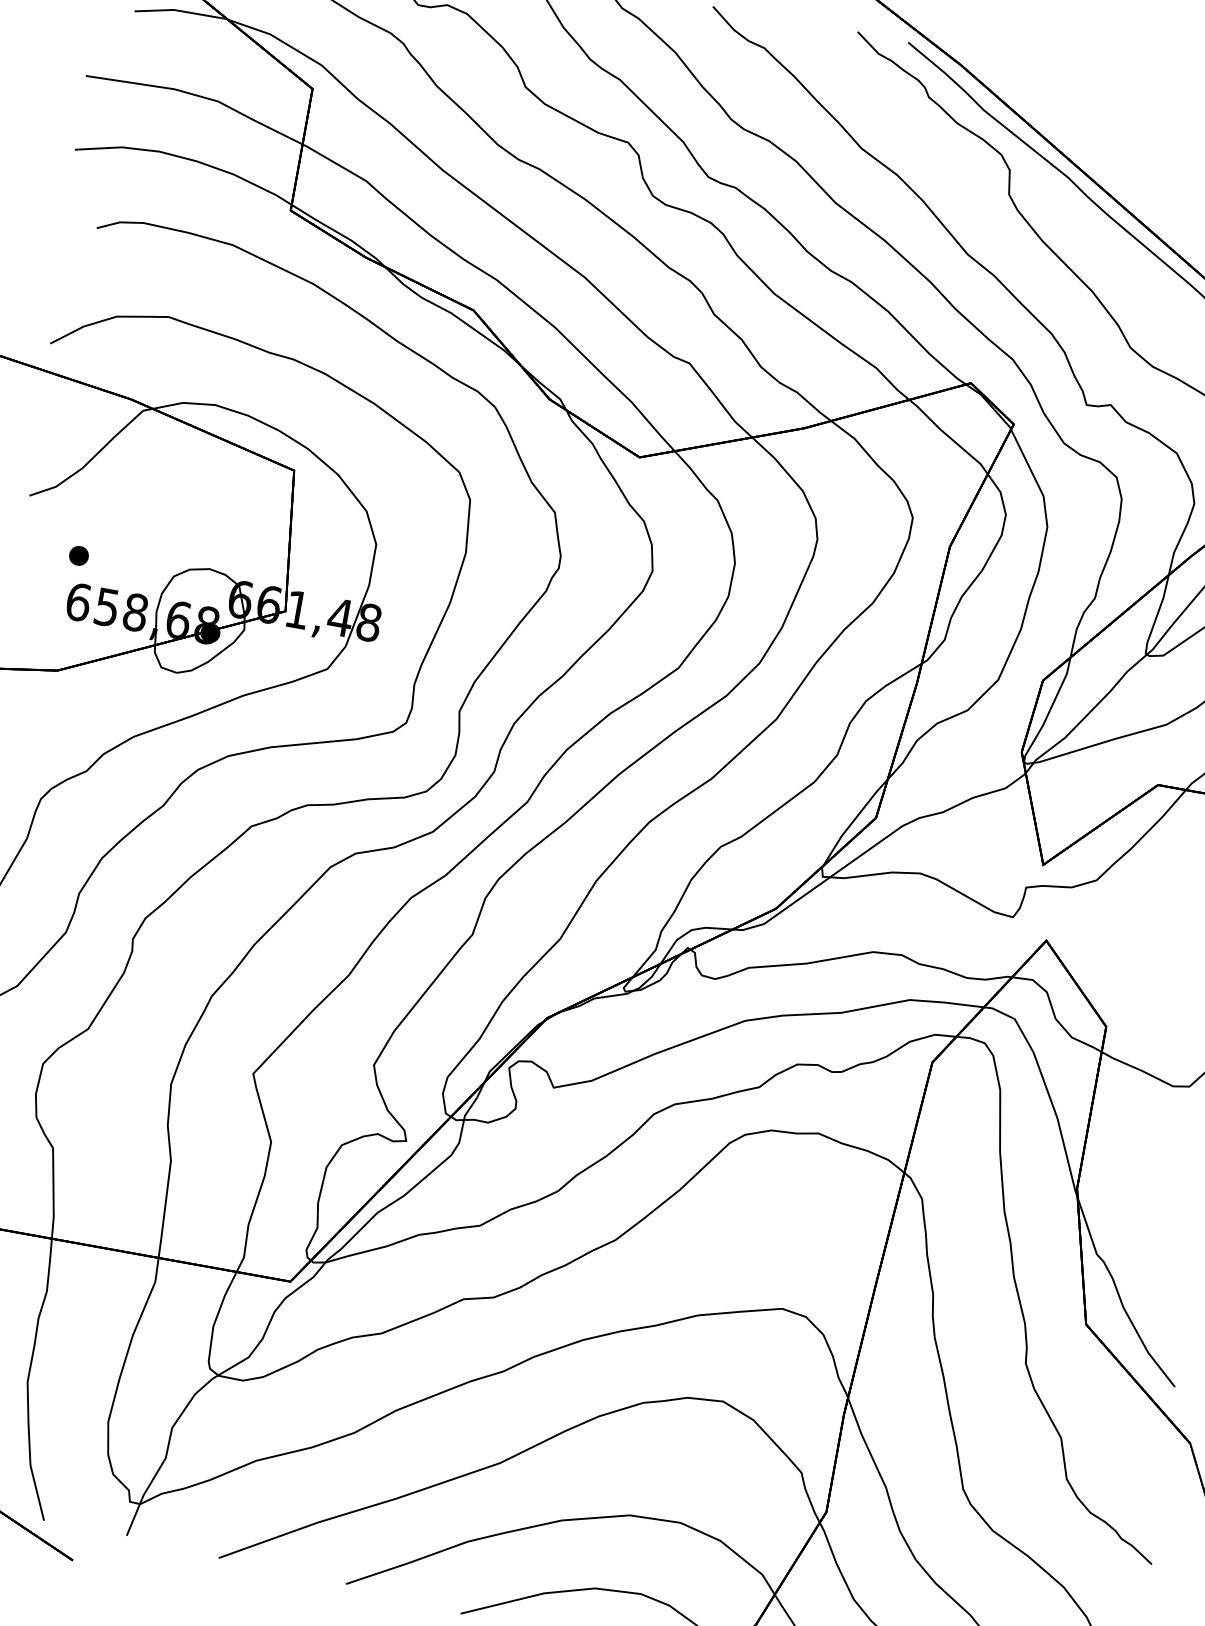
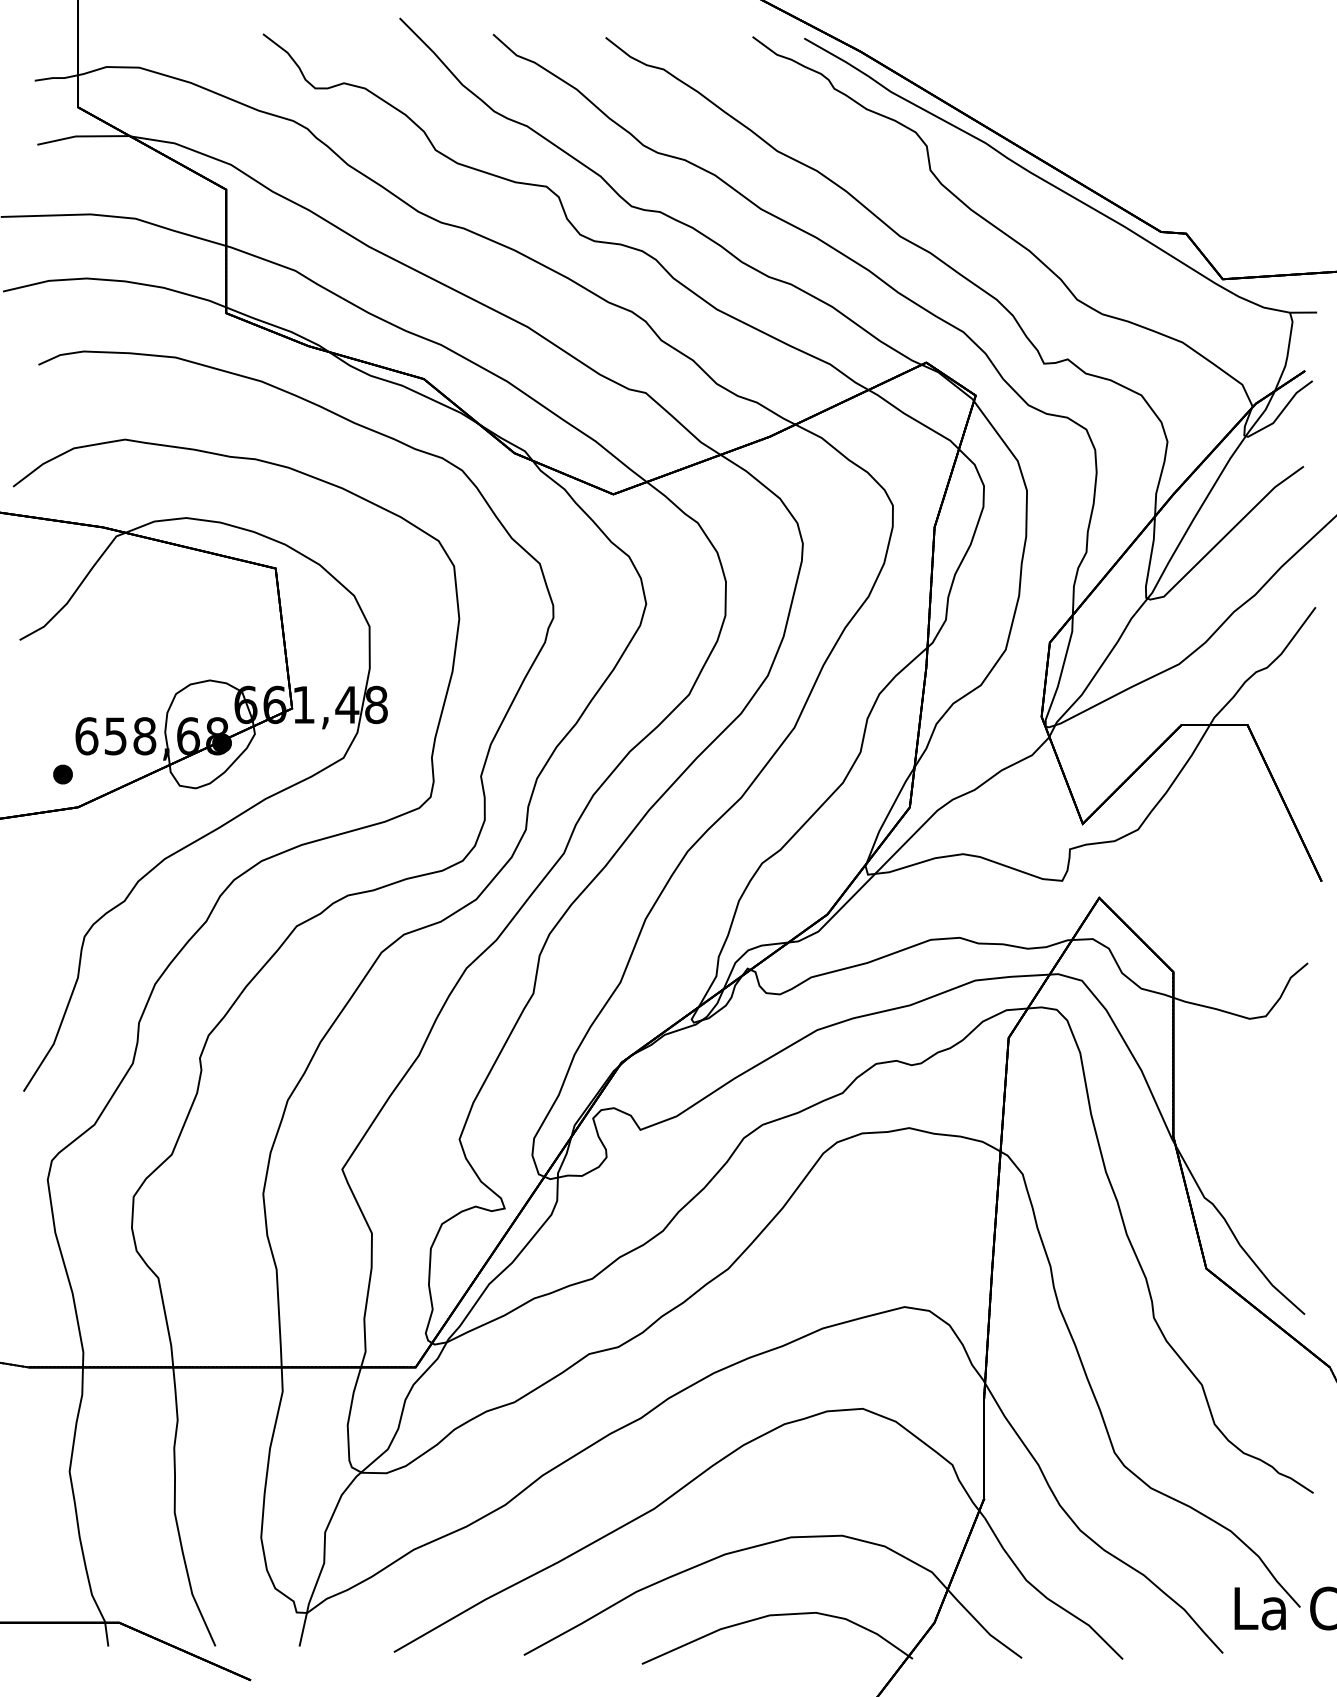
part: (78, 555) -> (62, 774), moved

